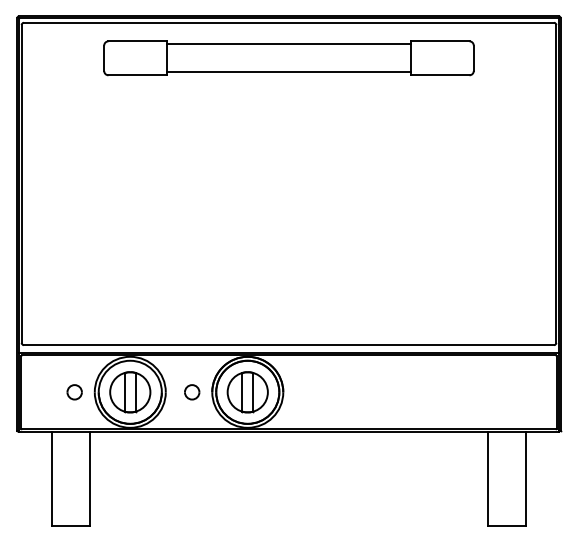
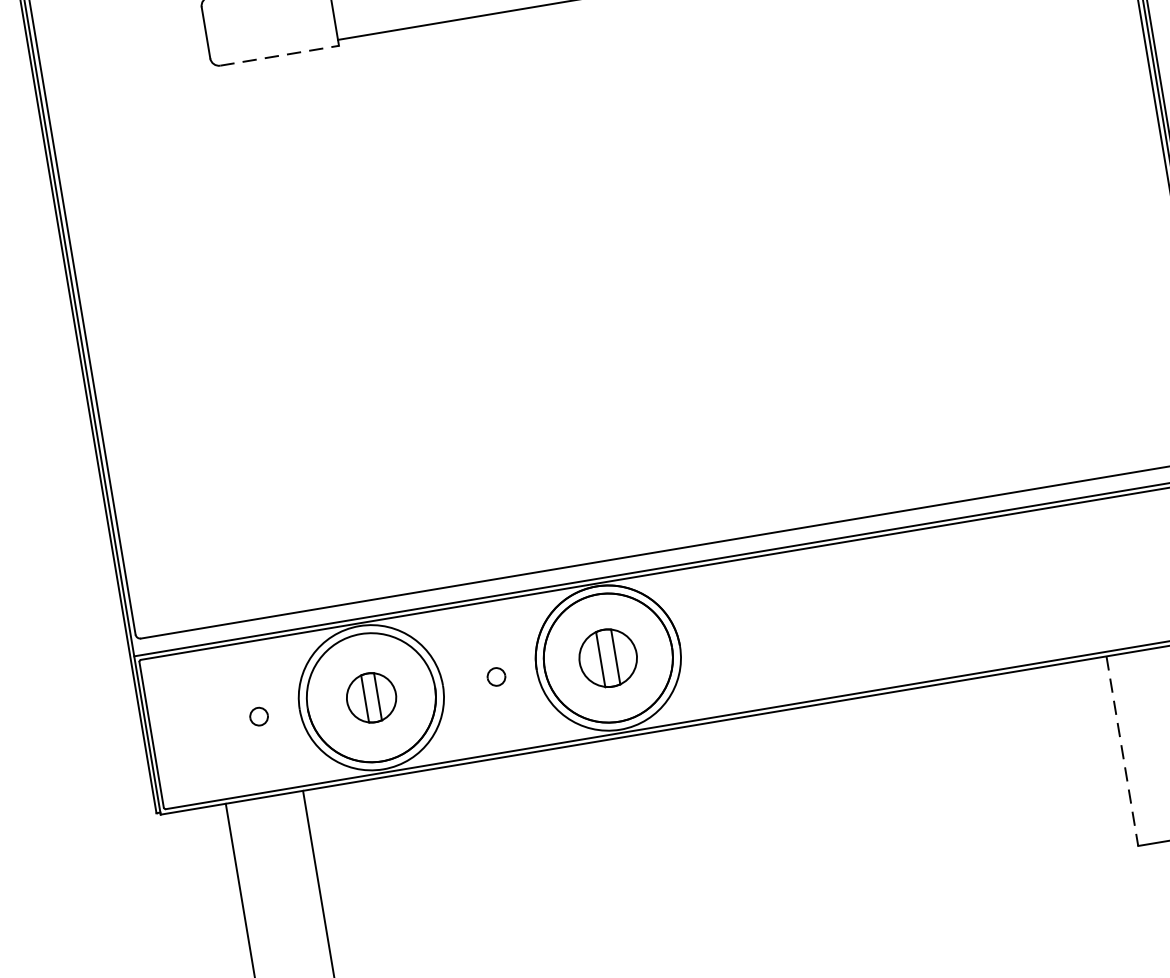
line: (138, 75) -> (280, 55), solid -> dashed
part: (74, 392) -> (258, 716), size x0.6
part: (130, 392) -> (371, 698), size x0.6
part: (192, 392) -> (496, 677), size x0.6
part: (247, 392) -> (607, 658), size x0.7
line: (488, 478) -> (1122, 750), solid -> dashed

